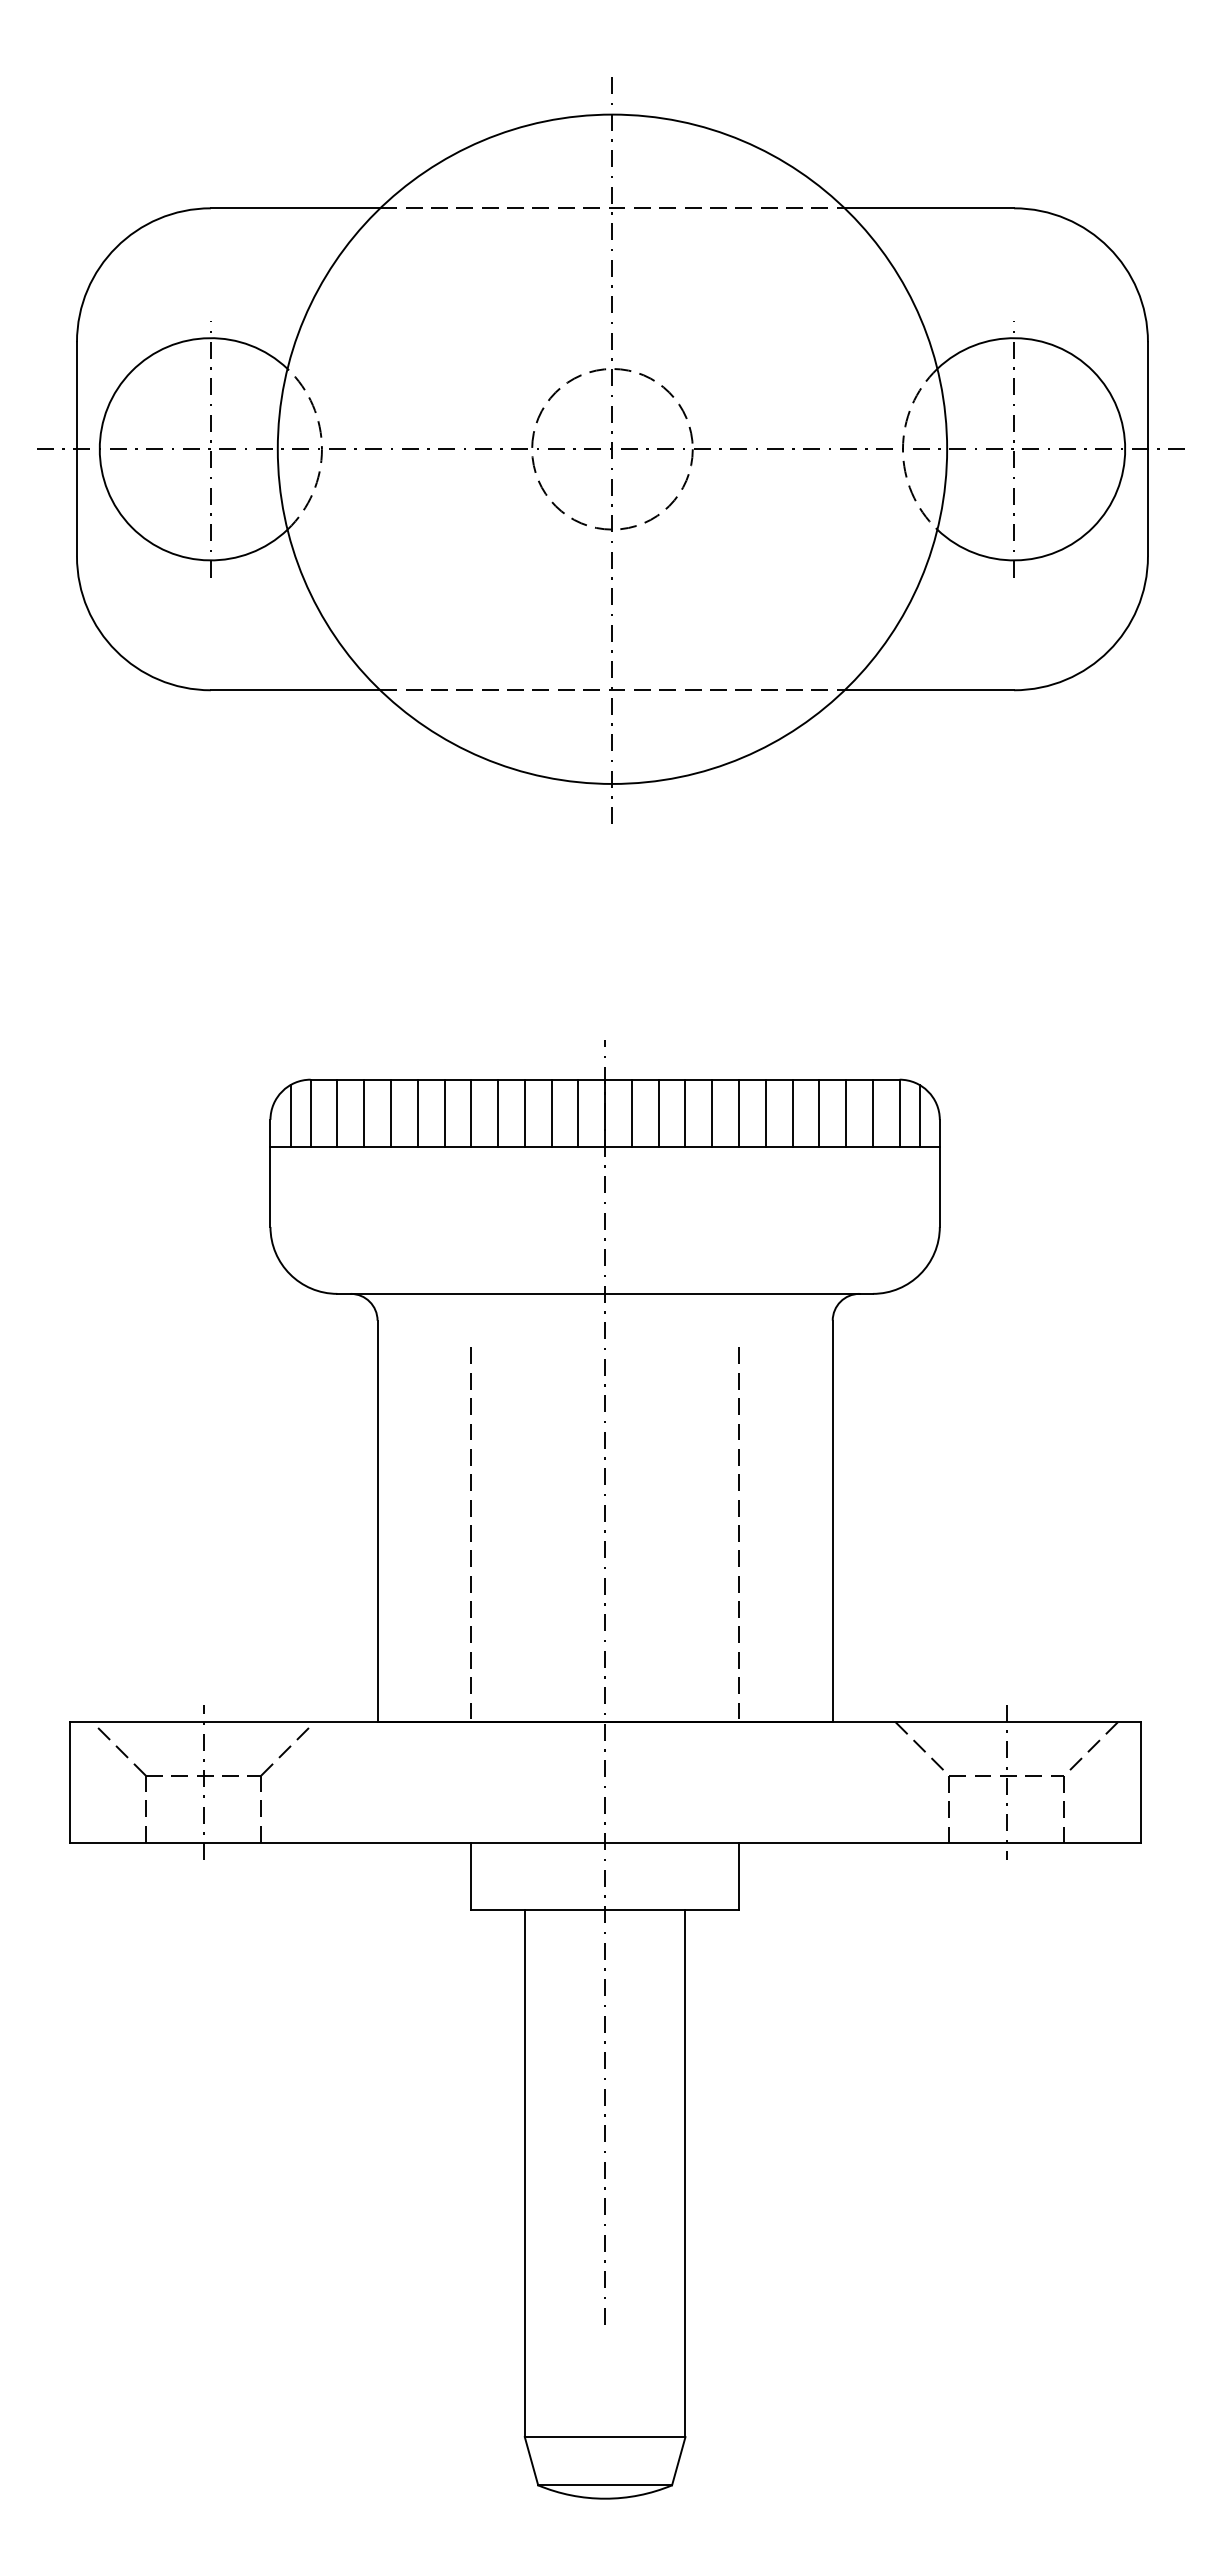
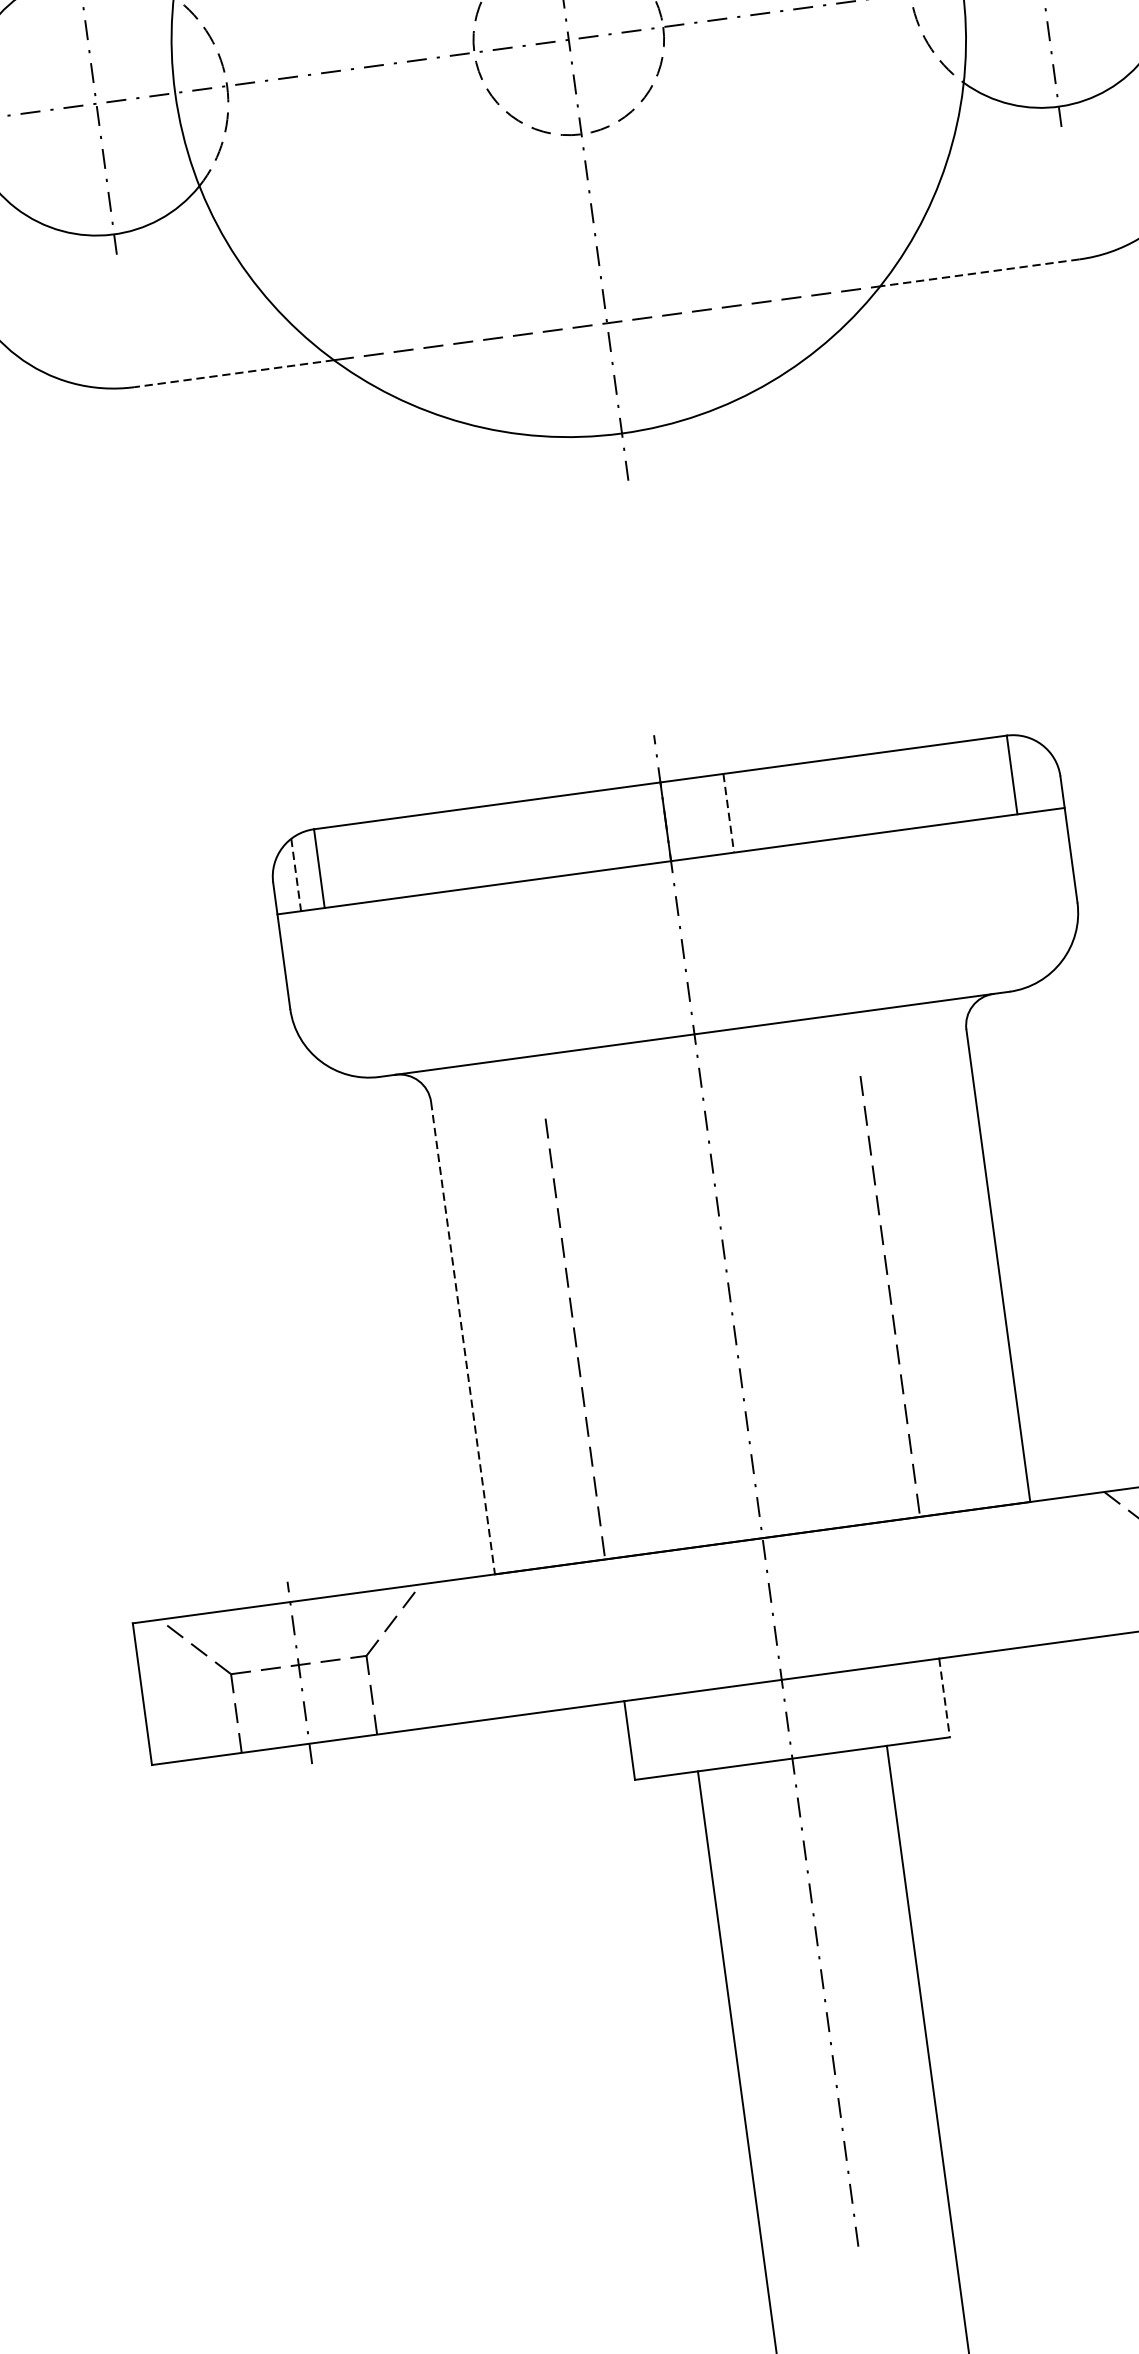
line: (295, 690) -> (234, 373), solid -> dashed
line: (929, 690) -> (980, 273), solid -> dashed
line: (337, 1112) -> (350, 863), removed
line: (364, 1112) -> (382, 859), removed
line: (390, 1112) -> (413, 855), removed
line: (417, 1112) -> (444, 850), removed
line: (444, 1112) -> (476, 846), removed
line: (471, 1112) -> (508, 842), removed
line: (498, 1112) -> (540, 838), removed
line: (524, 1112) -> (570, 833), removed
line: (551, 1112) -> (602, 829), removed
line: (578, 1112) -> (634, 825), removed
line: (631, 1112) -> (696, 816), removed
line: (685, 1112) -> (760, 808), removed
line: (712, 1112) -> (791, 803), removed
line: (739, 1112) -> (823, 799), removed
line: (765, 1112) -> (854, 795), removed
line: (792, 1112) -> (886, 791), removed
line: (819, 1112) -> (917, 786), removed
line: (846, 1112) -> (949, 782), removed
line: (872, 1112) -> (980, 778), removed
line: (658, 1113) -> (728, 813), solid -> dashed
line: (290, 1115) -> (296, 874), solid -> dashed
line: (919, 1115) -> (1035, 774), removed
line: (377, 1521) -> (462, 1338), solid -> dashed
line: (739, 1876) -> (945, 1698), solid -> dashed

